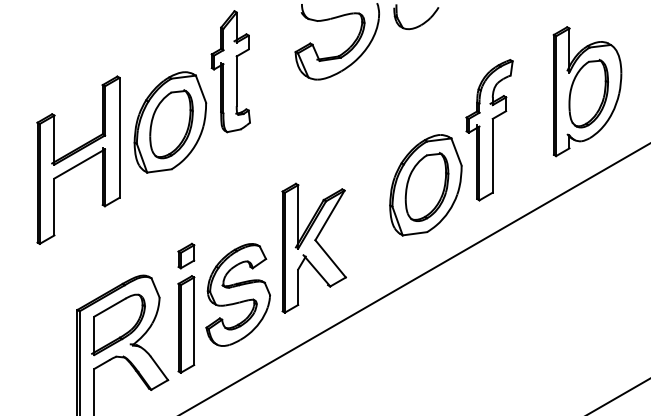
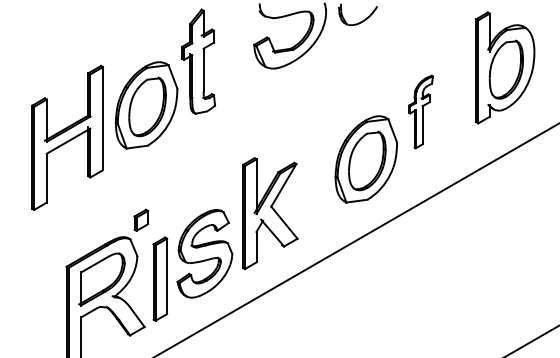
part: (587, 91) -> (505, 67), moved
part: (488, 129) -> (420, 111), size x0.6
part: (186, 255) -> (141, 219), moved

